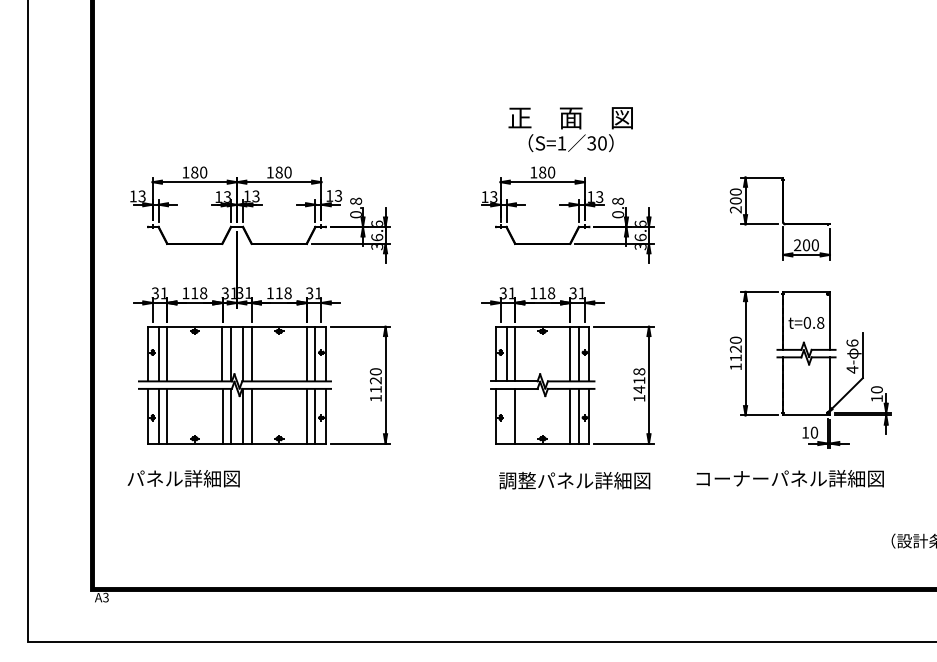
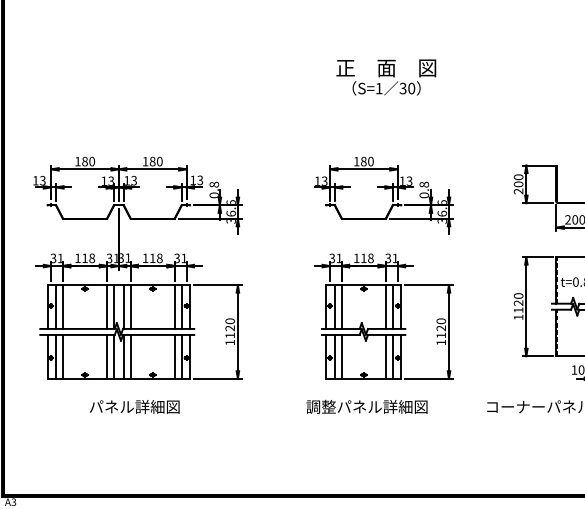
text: (570, 129) -> (386, 77), moved
text: (639, 380) -> (441, 328), 1418 -> 1120
line: (506, 415) -> (334, 356), added
text: (183, 478) -> (134, 406), moved
text: (574, 480) -> (366, 406), moved

